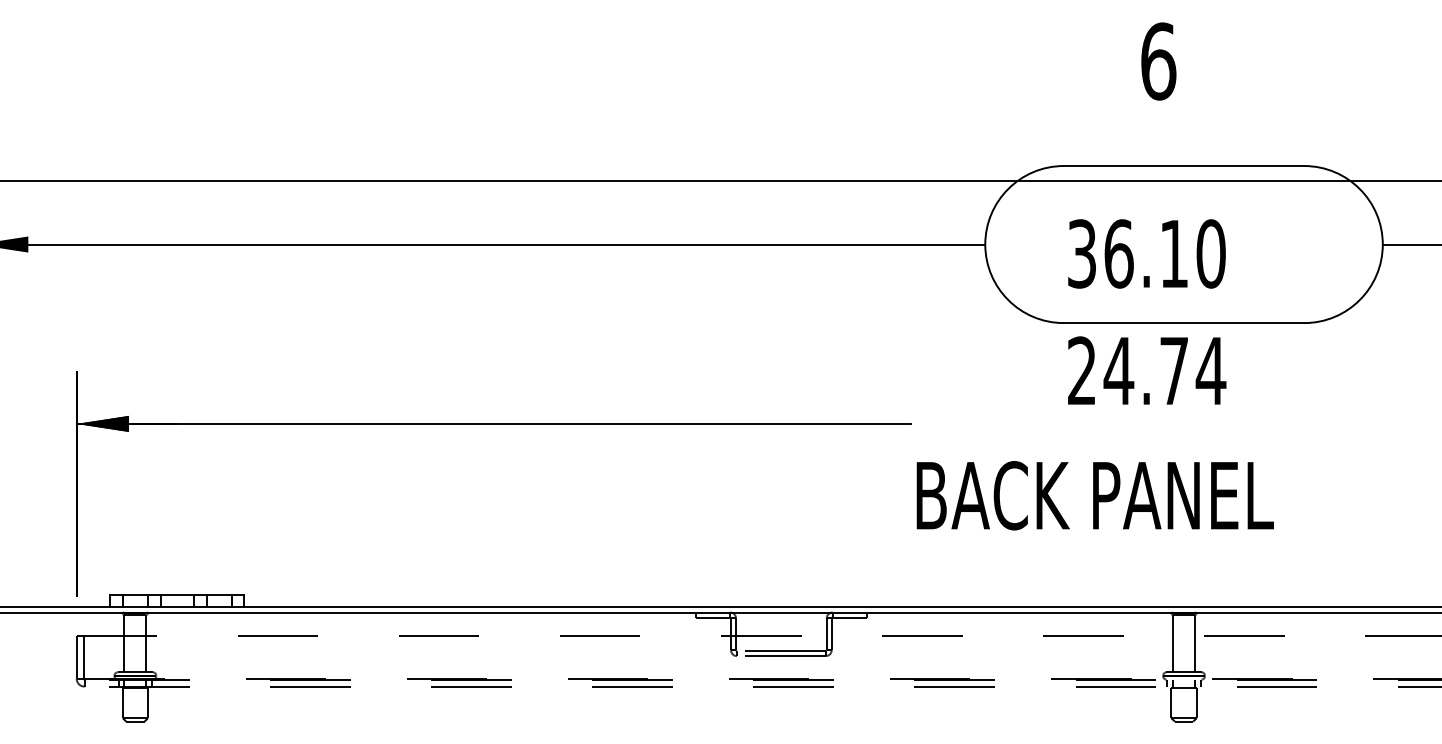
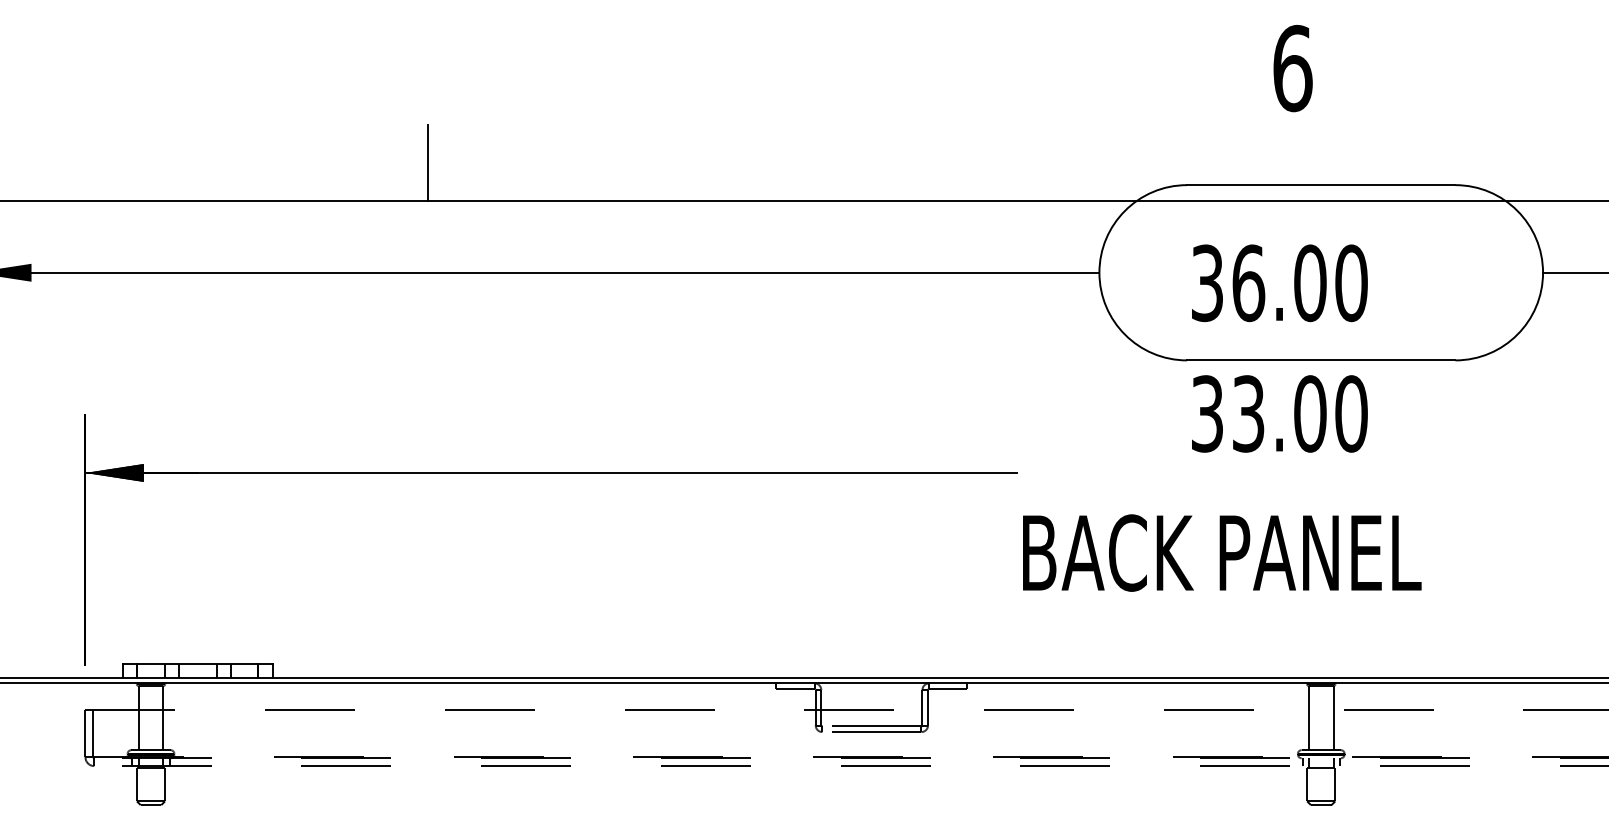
line: (383, 146) -> (427, 163), added
text: (1174, 254) -> (1310, 283), 36.10 -> 36.00
text: (1146, 370) -> (1279, 413), 24.74 -> 33.00

